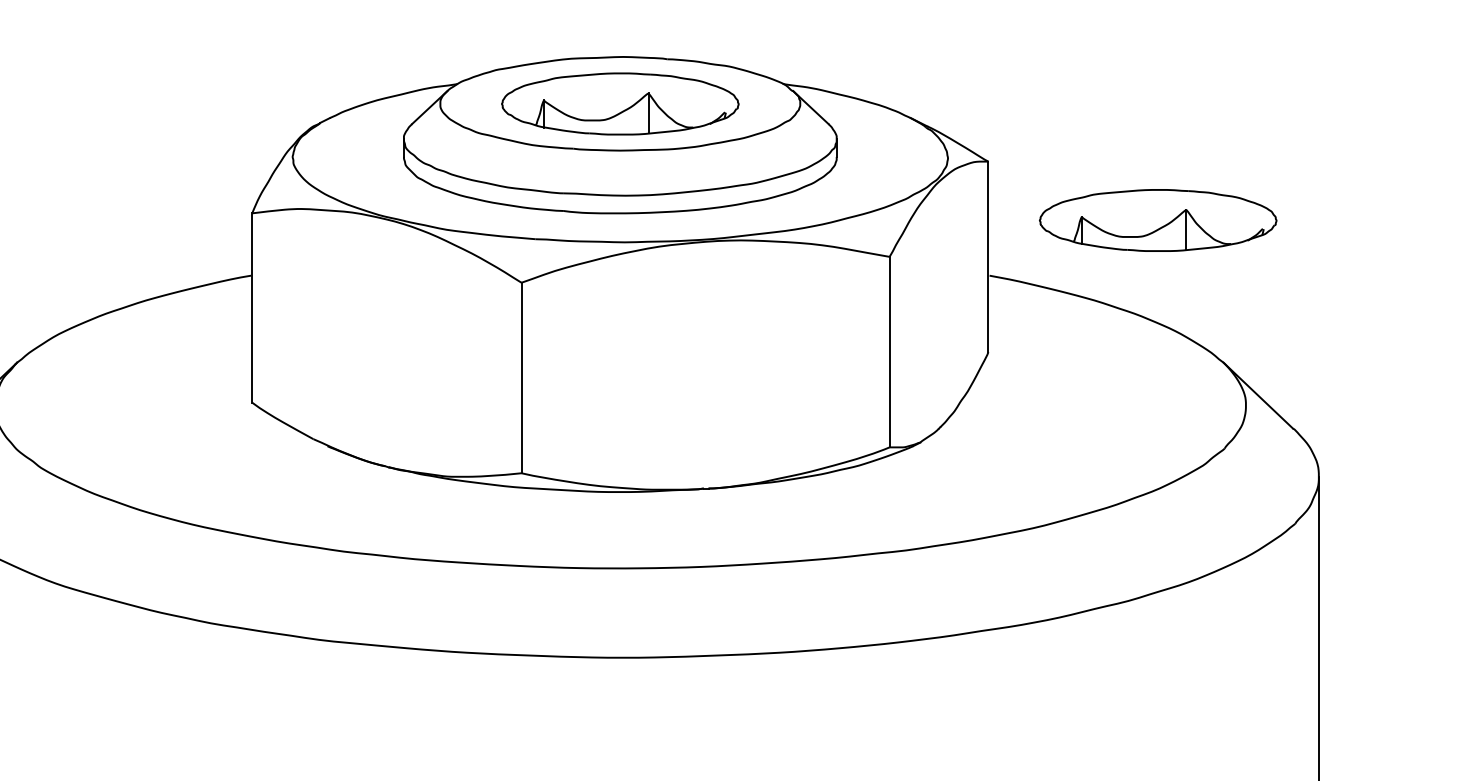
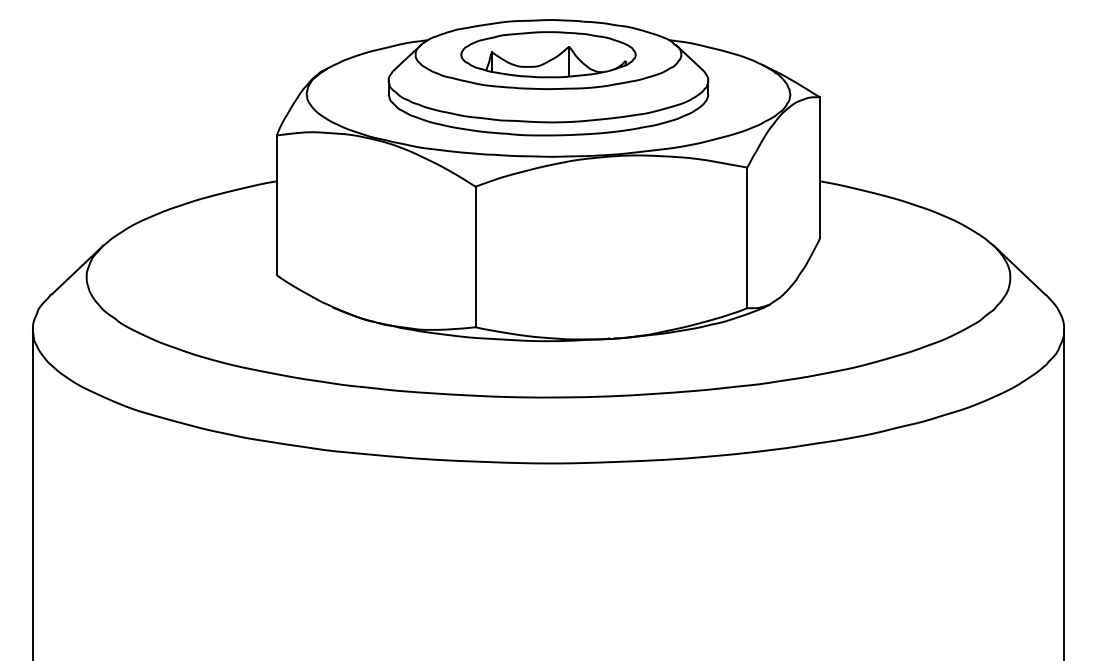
part: (1158, 220) -> (945, 140), removed

